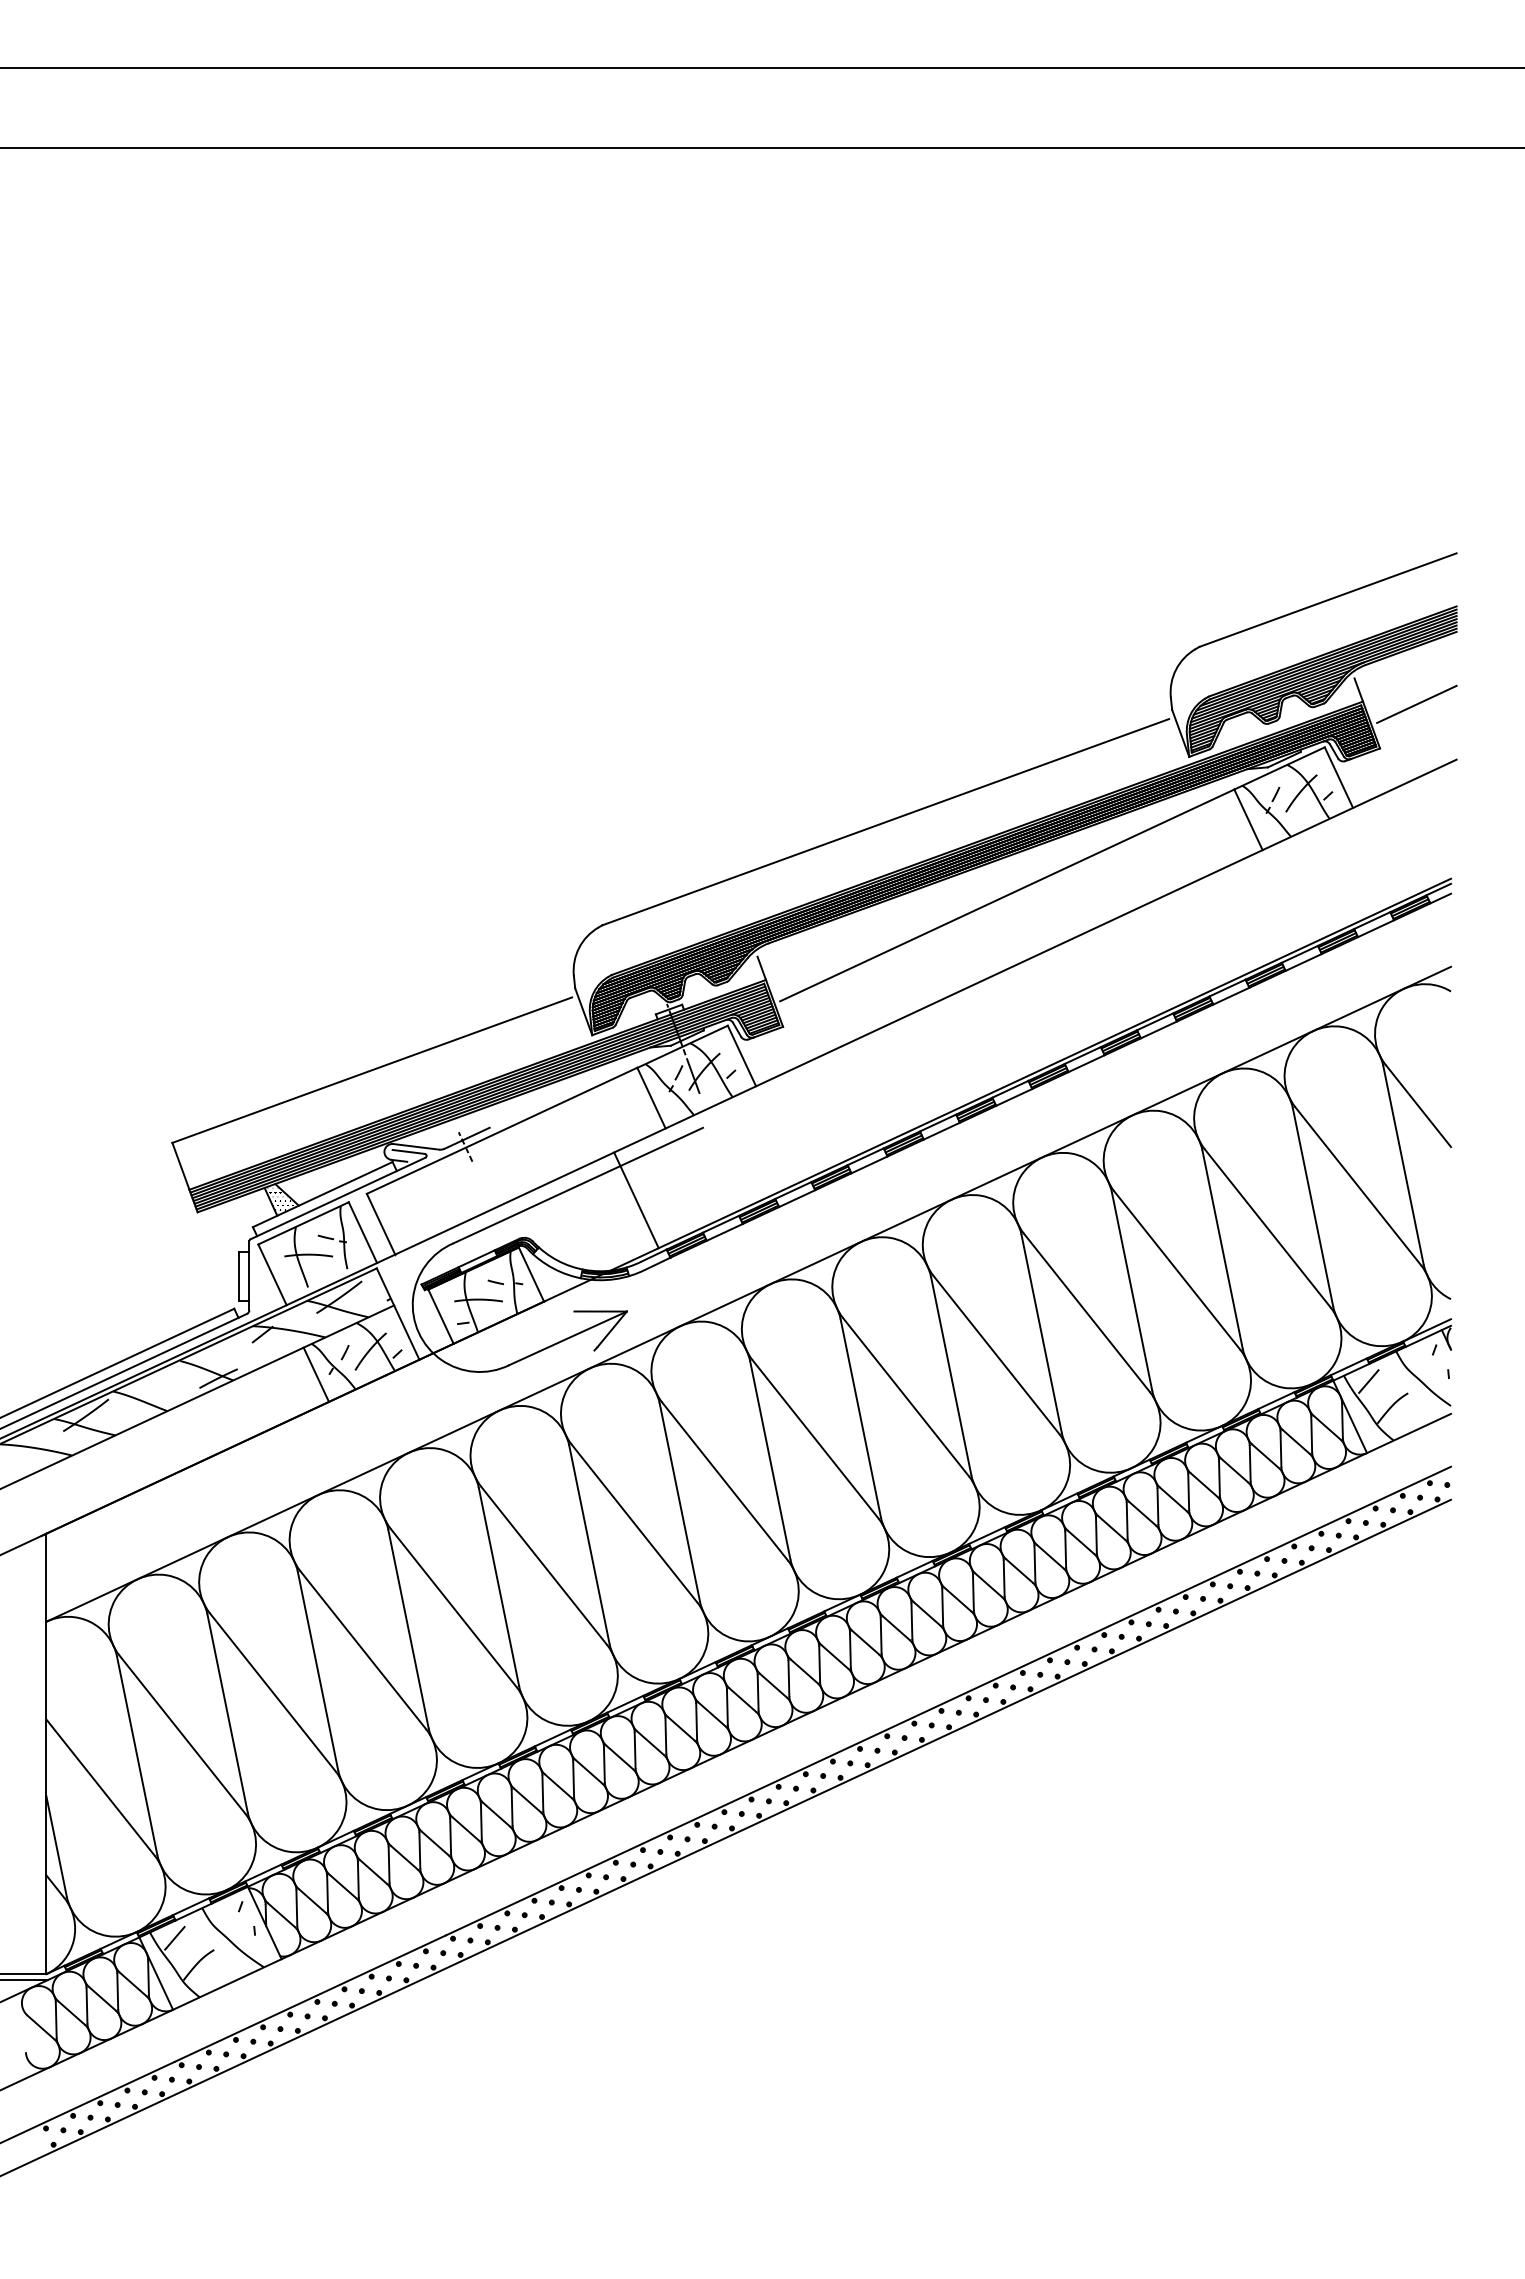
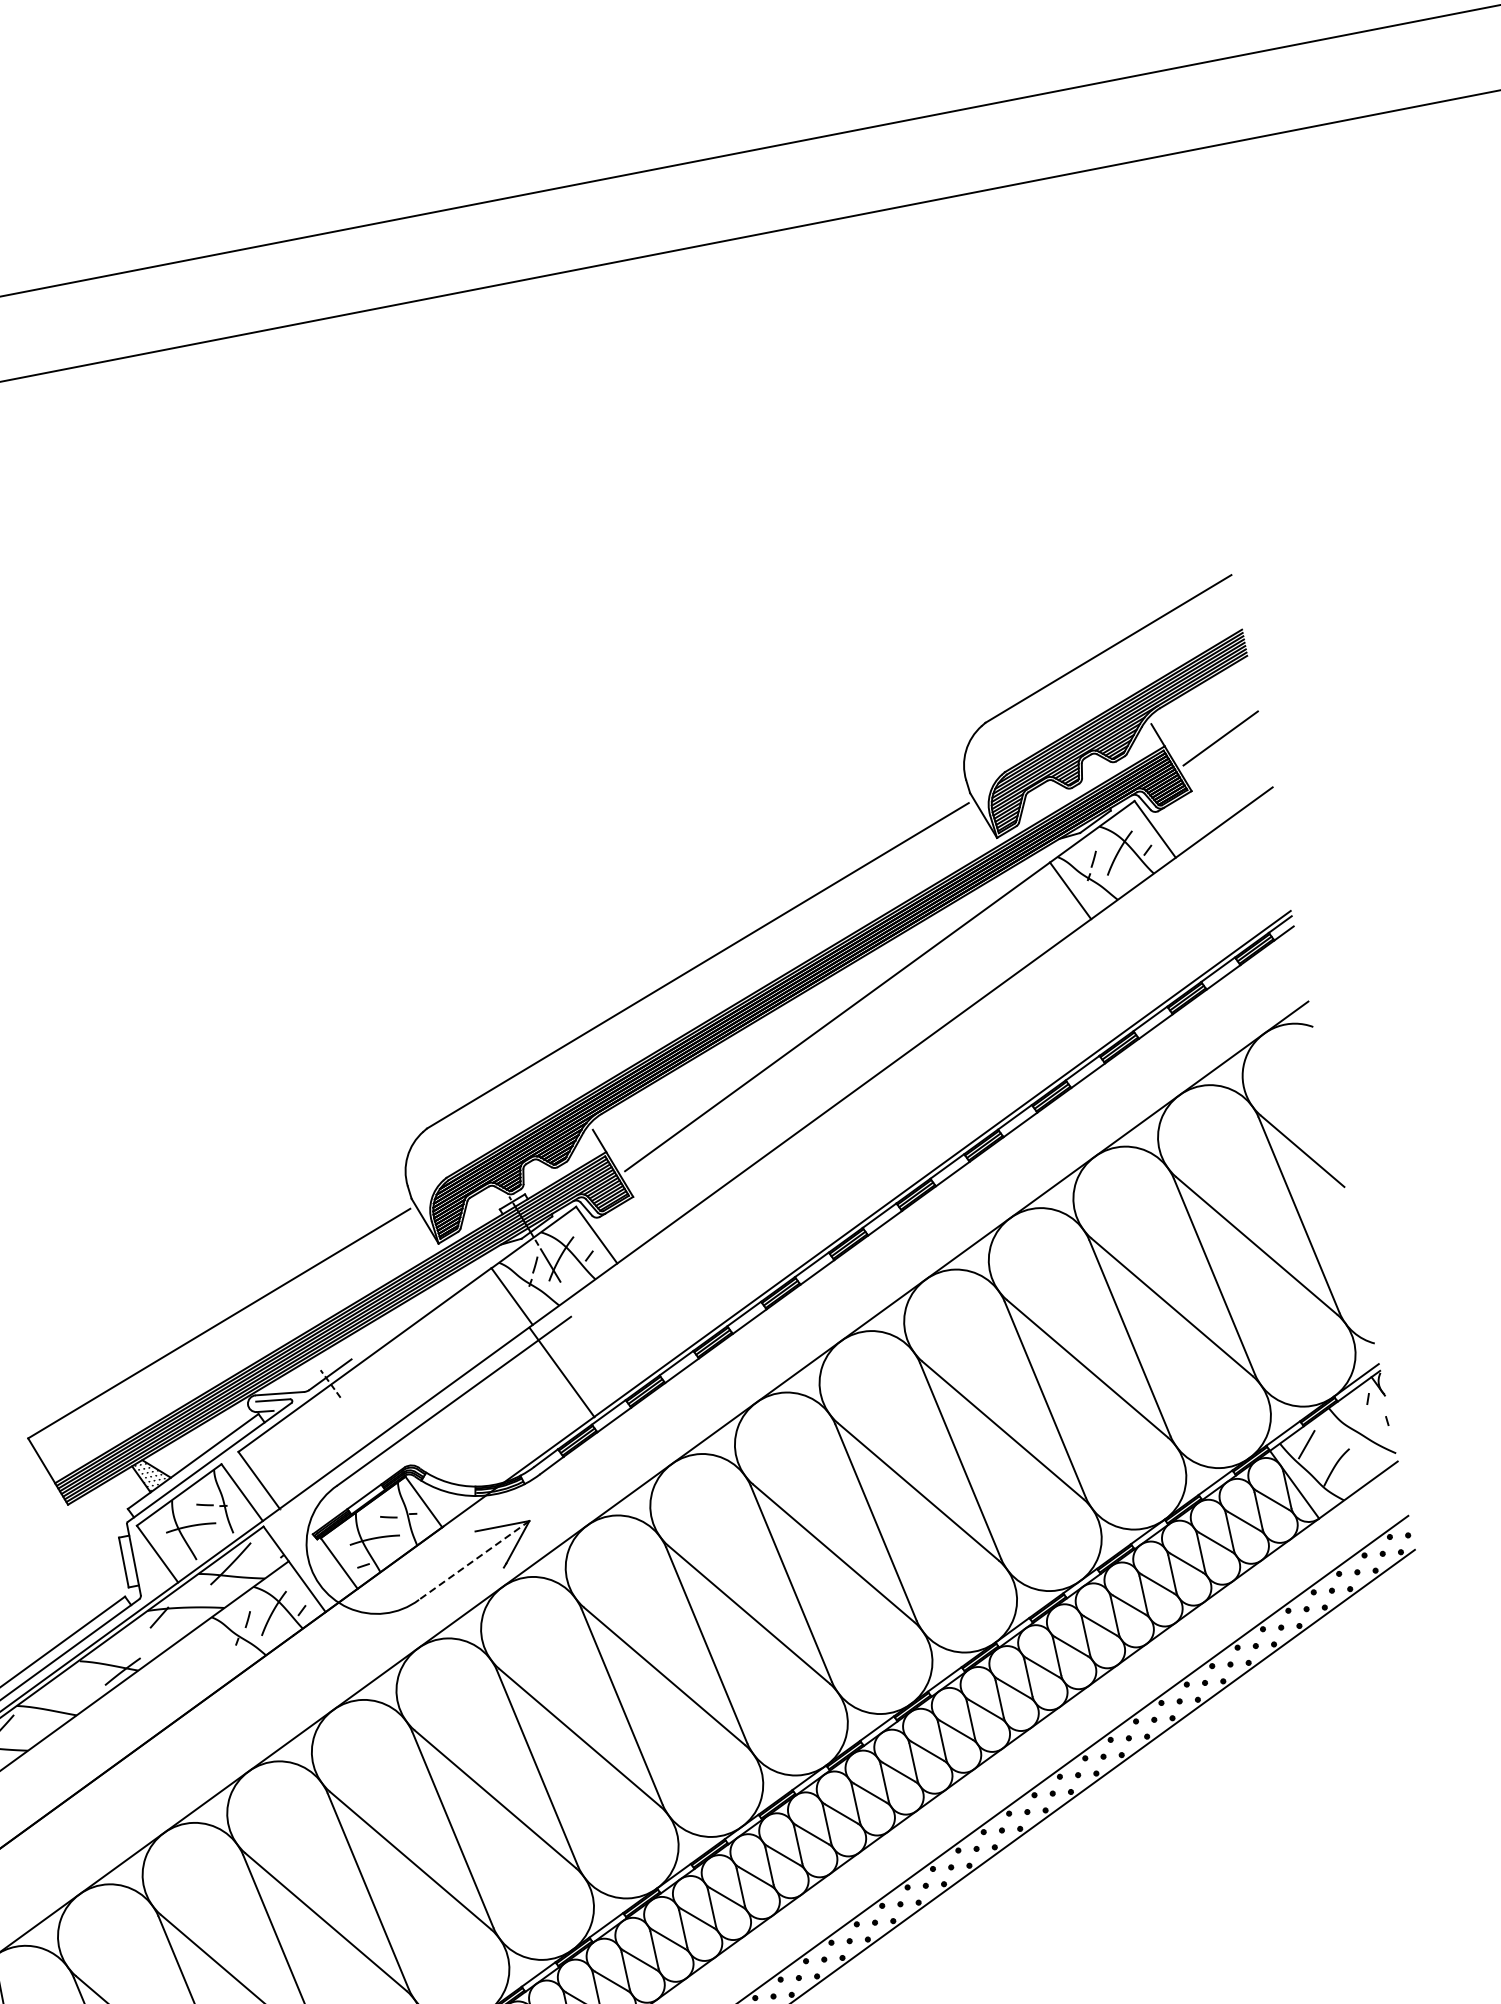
line: (636, 1200) -> (562, 1372), moved
line: (568, 1338) -> (474, 1560), solid -> dashed
line: (315, 1374) -> (221, 1648), removed

